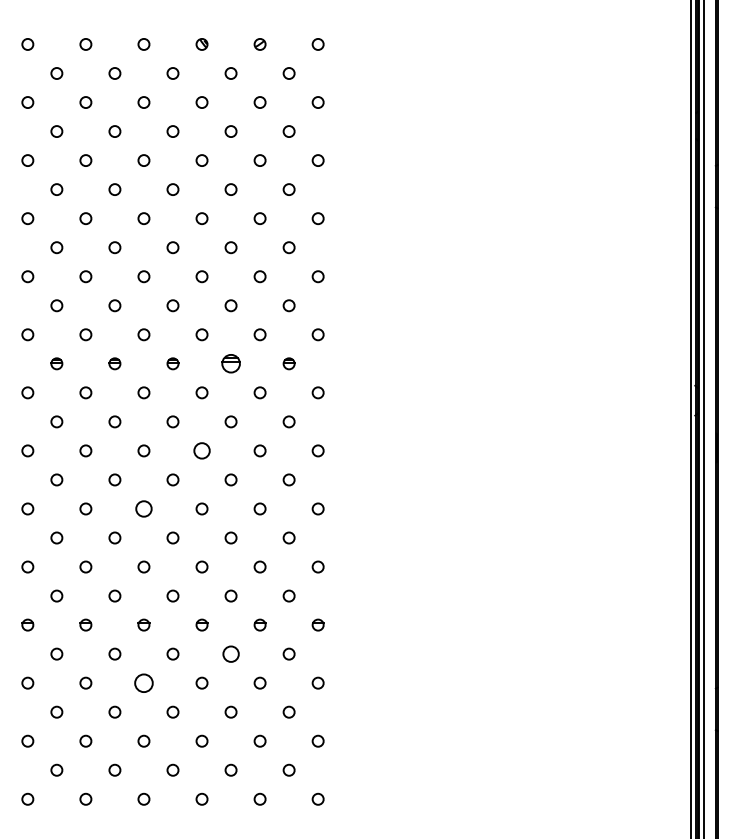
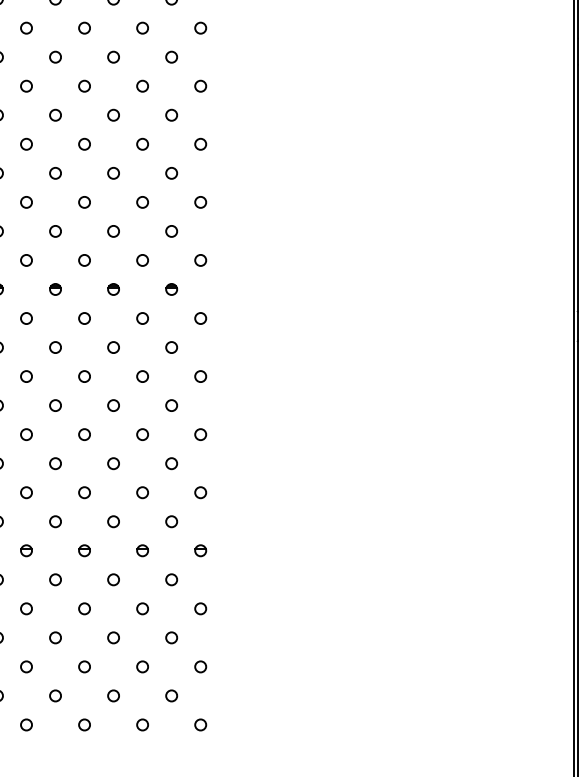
part: (230, 363) -> (113, 289), size x0.62
circle: (201, 450) -> (84, 376), size x0.71
circle: (143, 508) -> (26, 434), size x0.71
circle: (230, 653) -> (113, 579), size x0.71
circle: (143, 682) -> (26, 608), size x0.62

